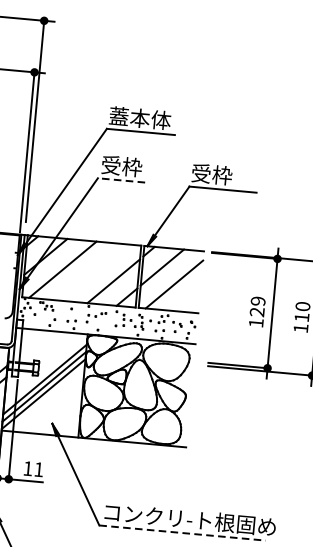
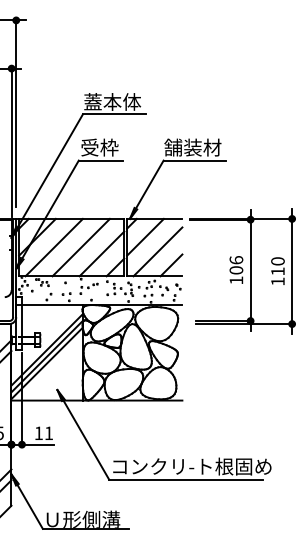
text: (221, 175) -> (192, 147), 受枠 -> 舗装材
line: (121, 180) -> (100, 160), dashed -> solid
line: (91, 272) -> (80, 247), added
line: (187, 300) -> (171, 265), added
text: (257, 306) -> (236, 265), 129 -> 106
line: (182, 532) -> (186, 479), dashed -> solid

